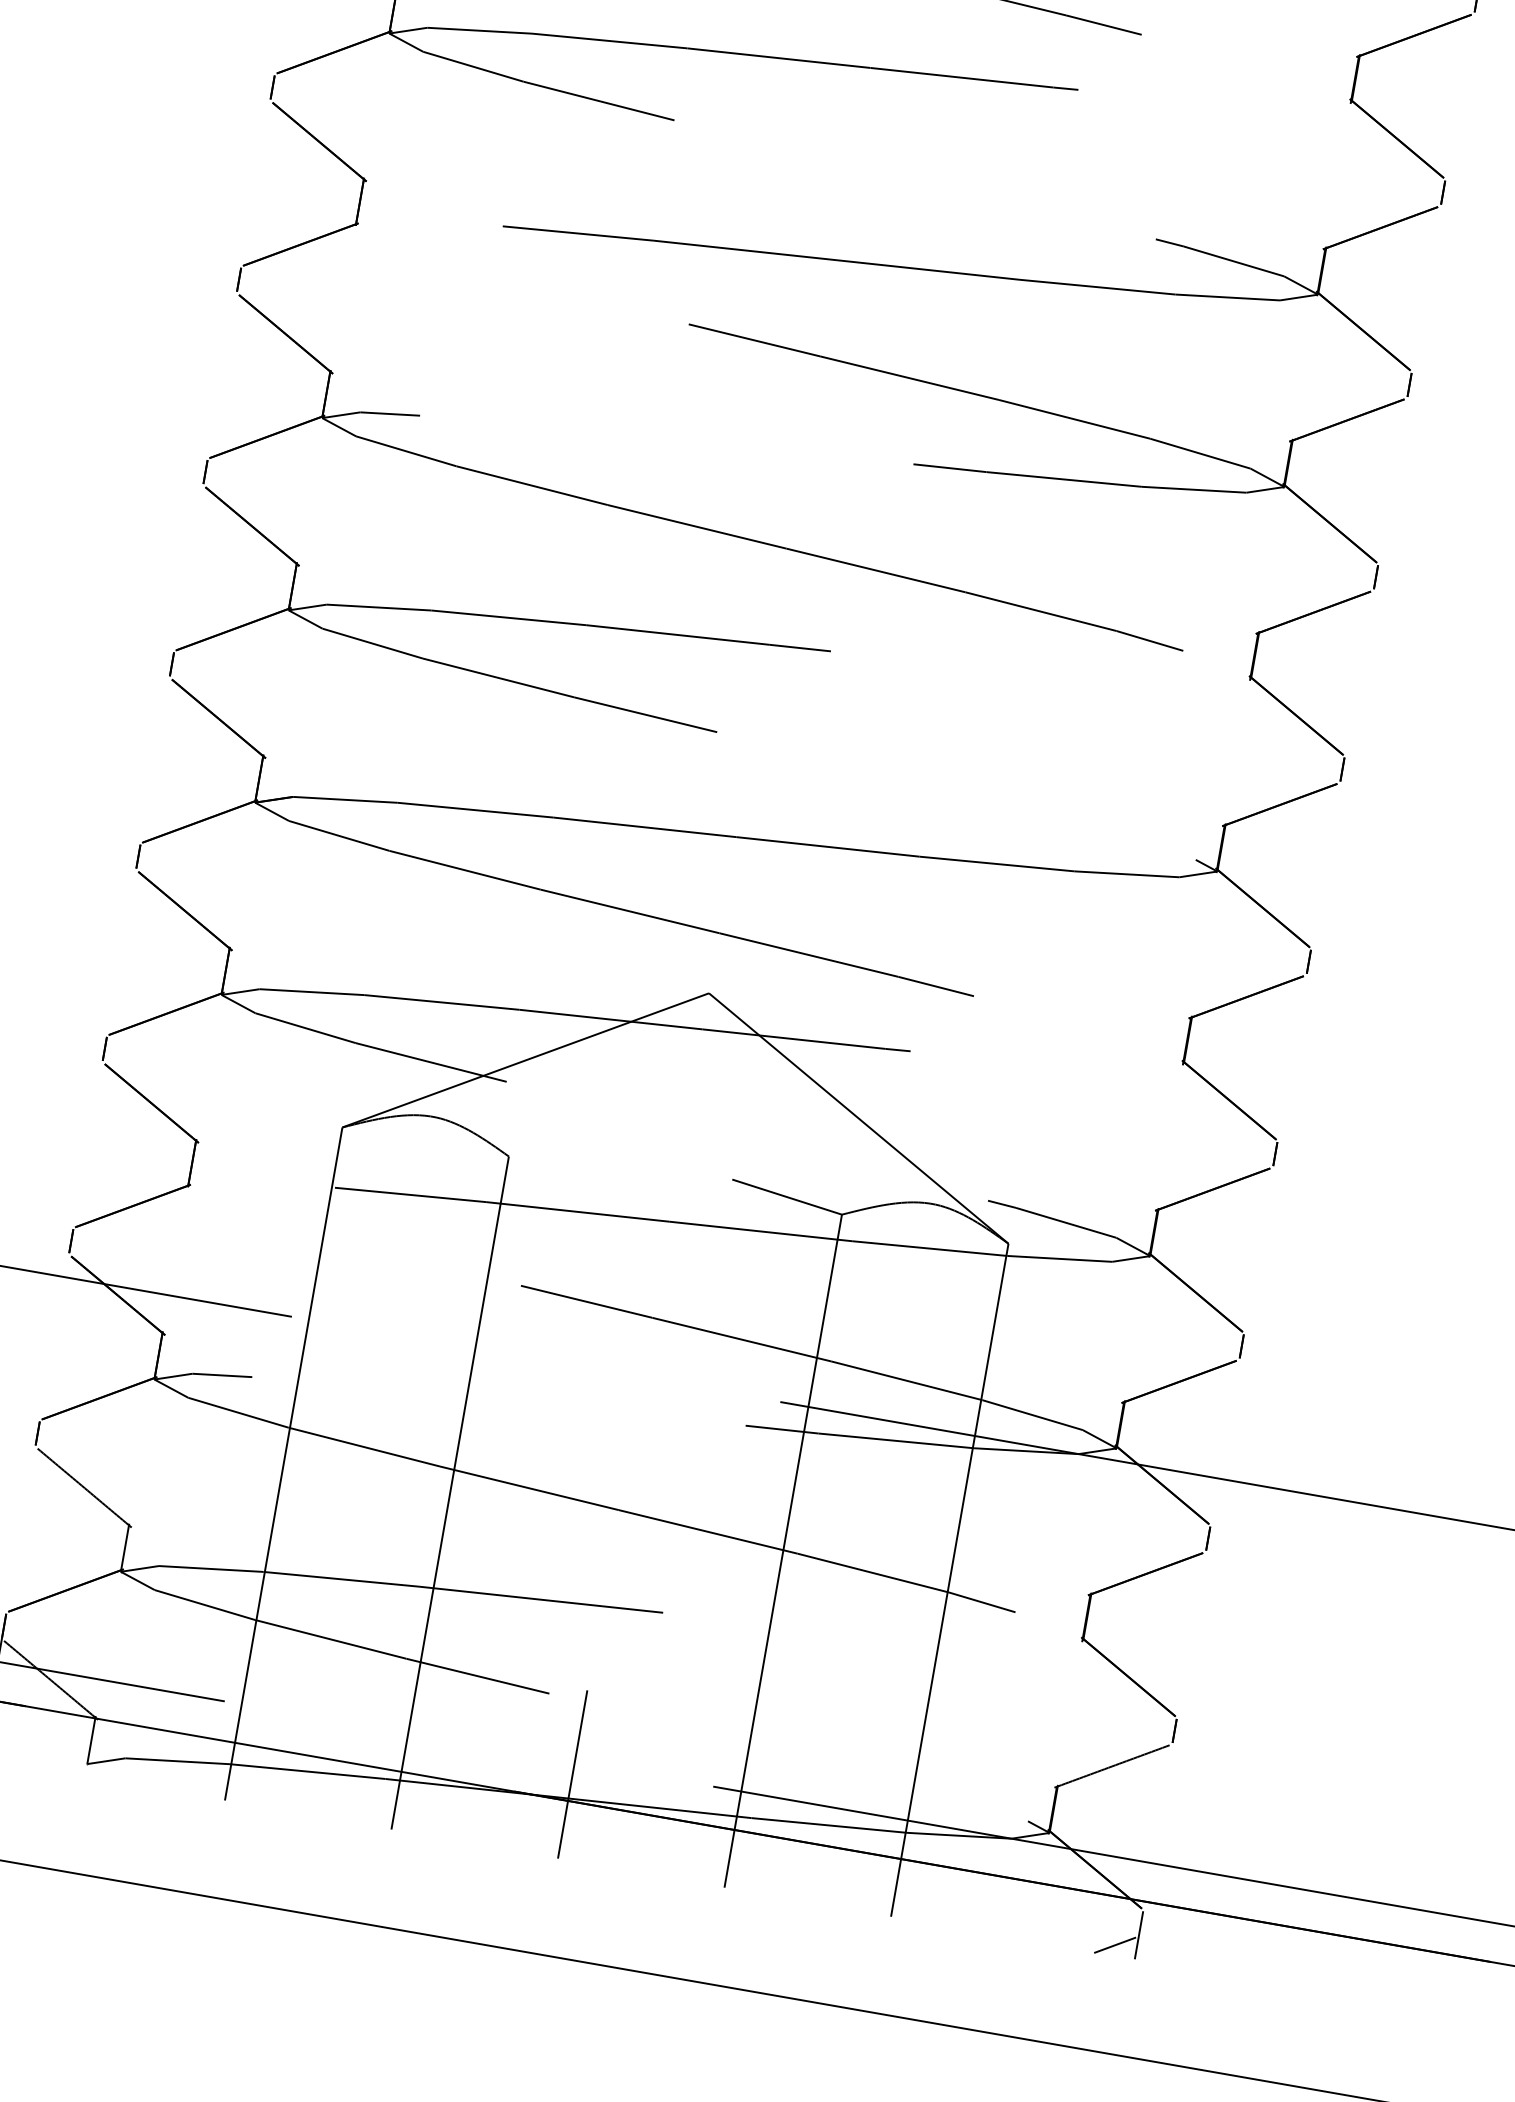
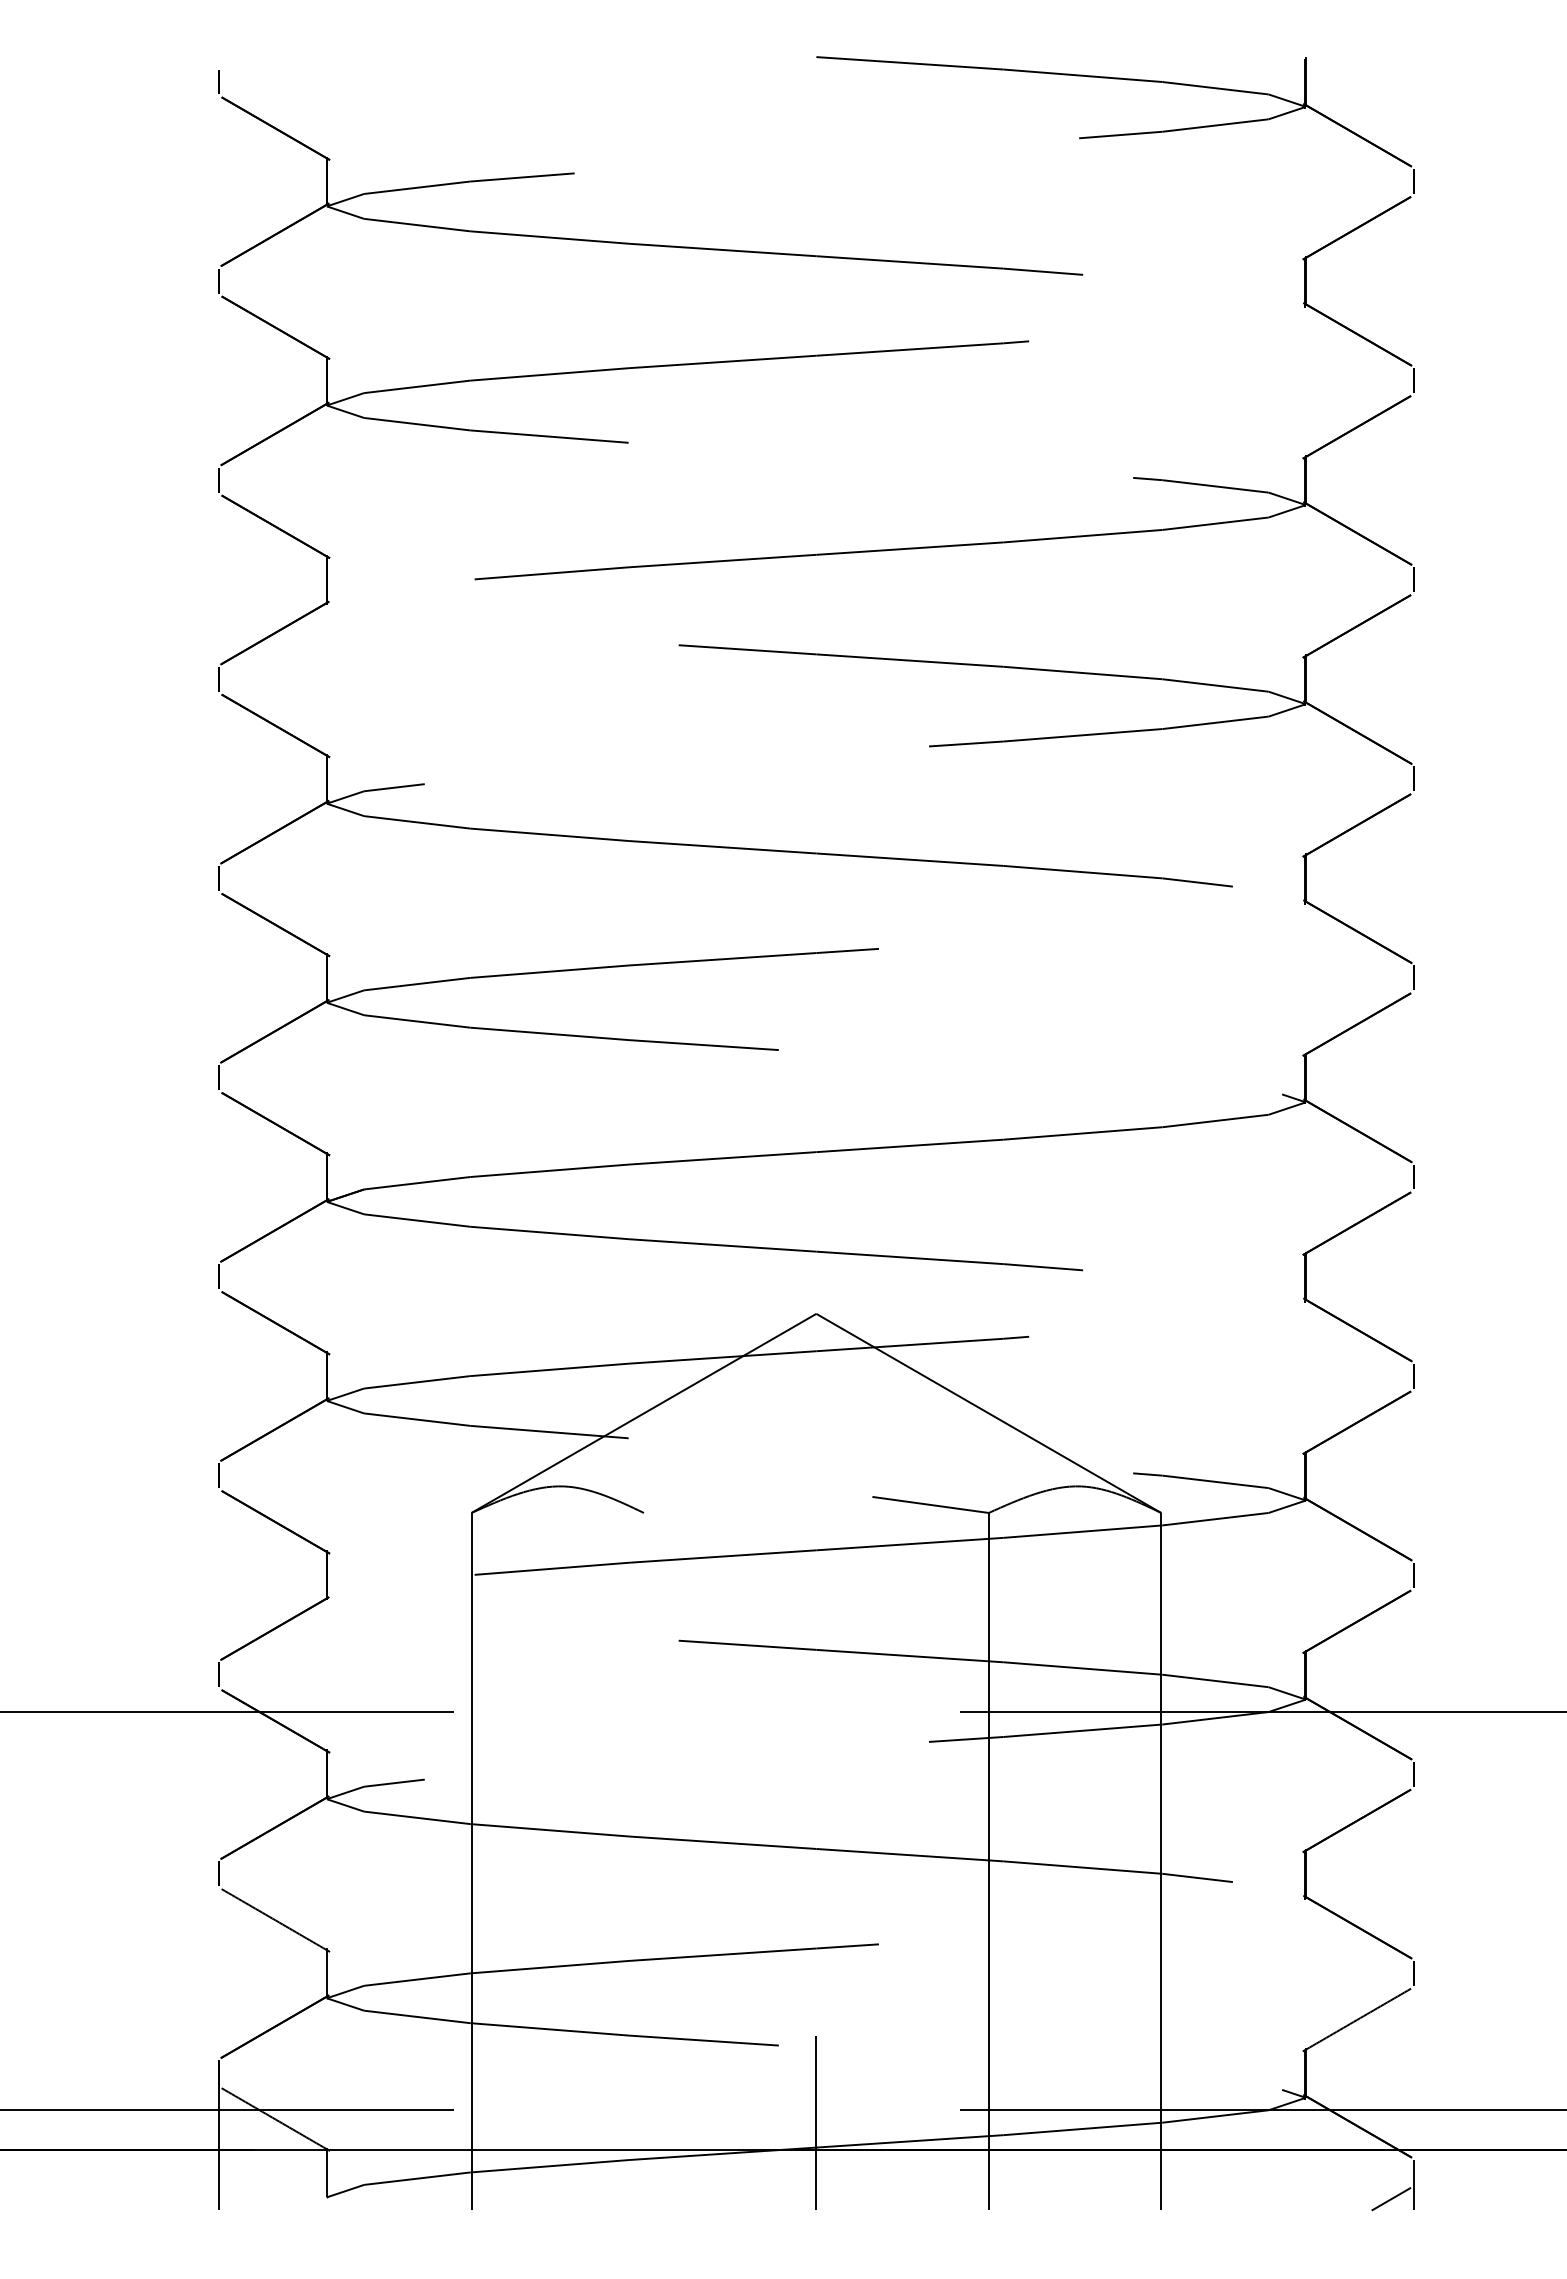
line: (449, 1492) -> (643, 1860), removed

